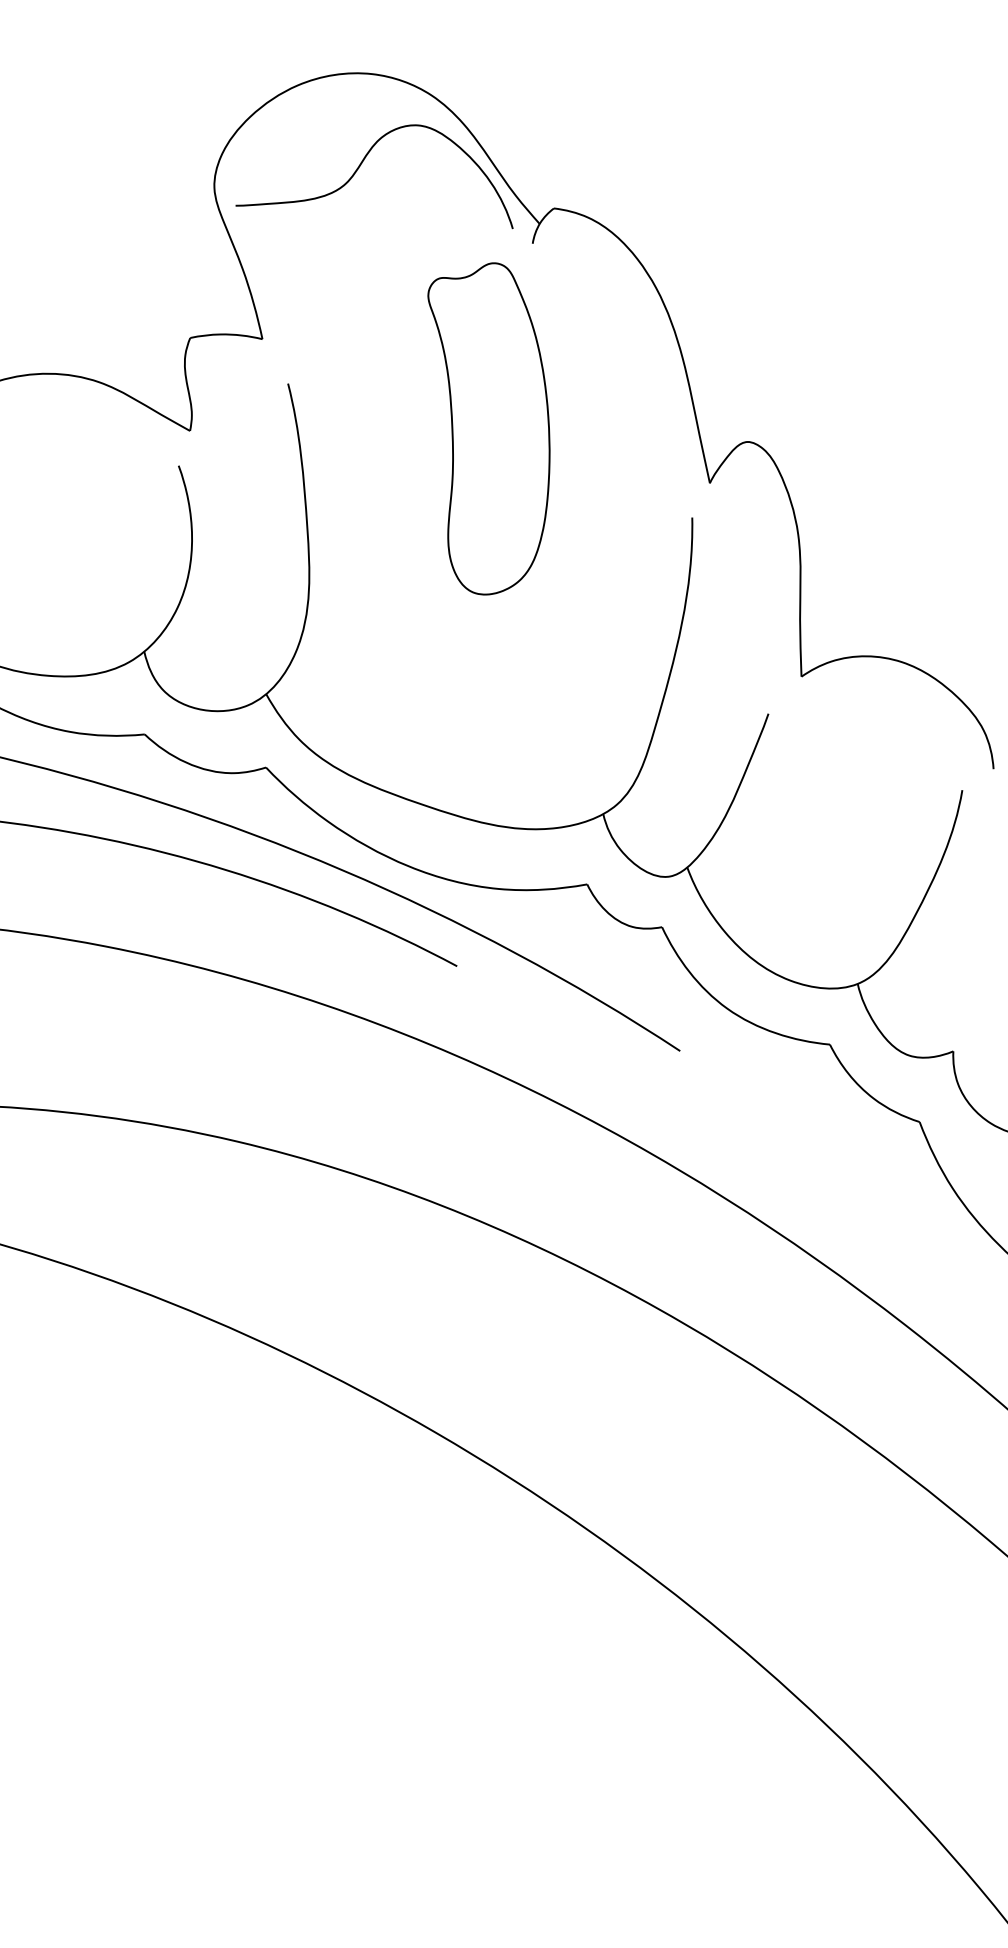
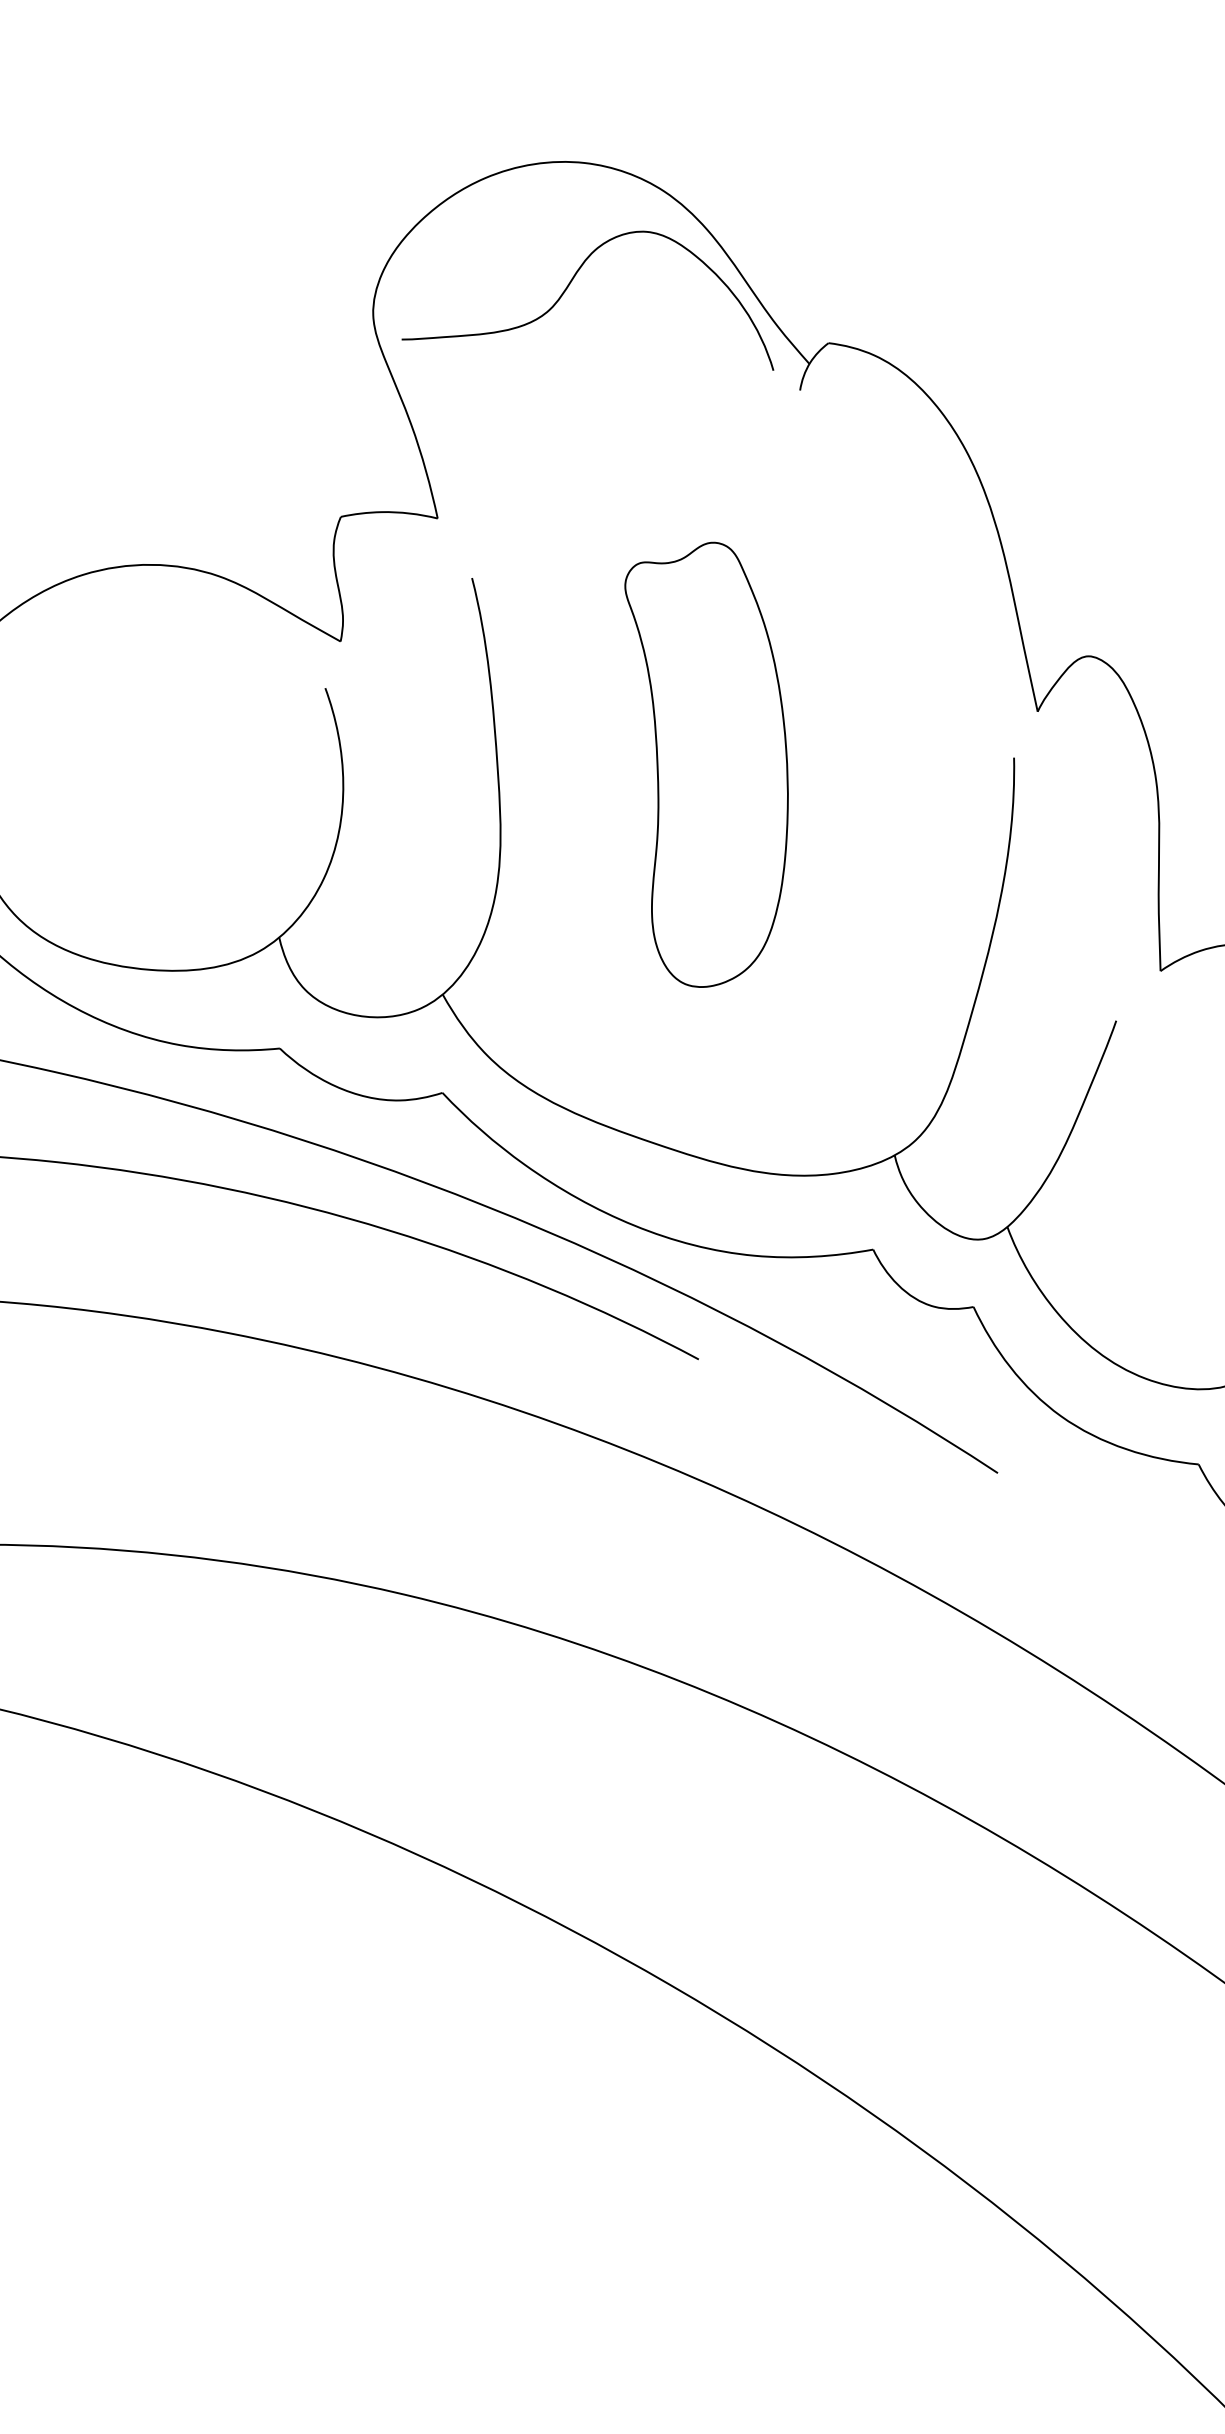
part: (488, 428) -> (705, 764), moved

